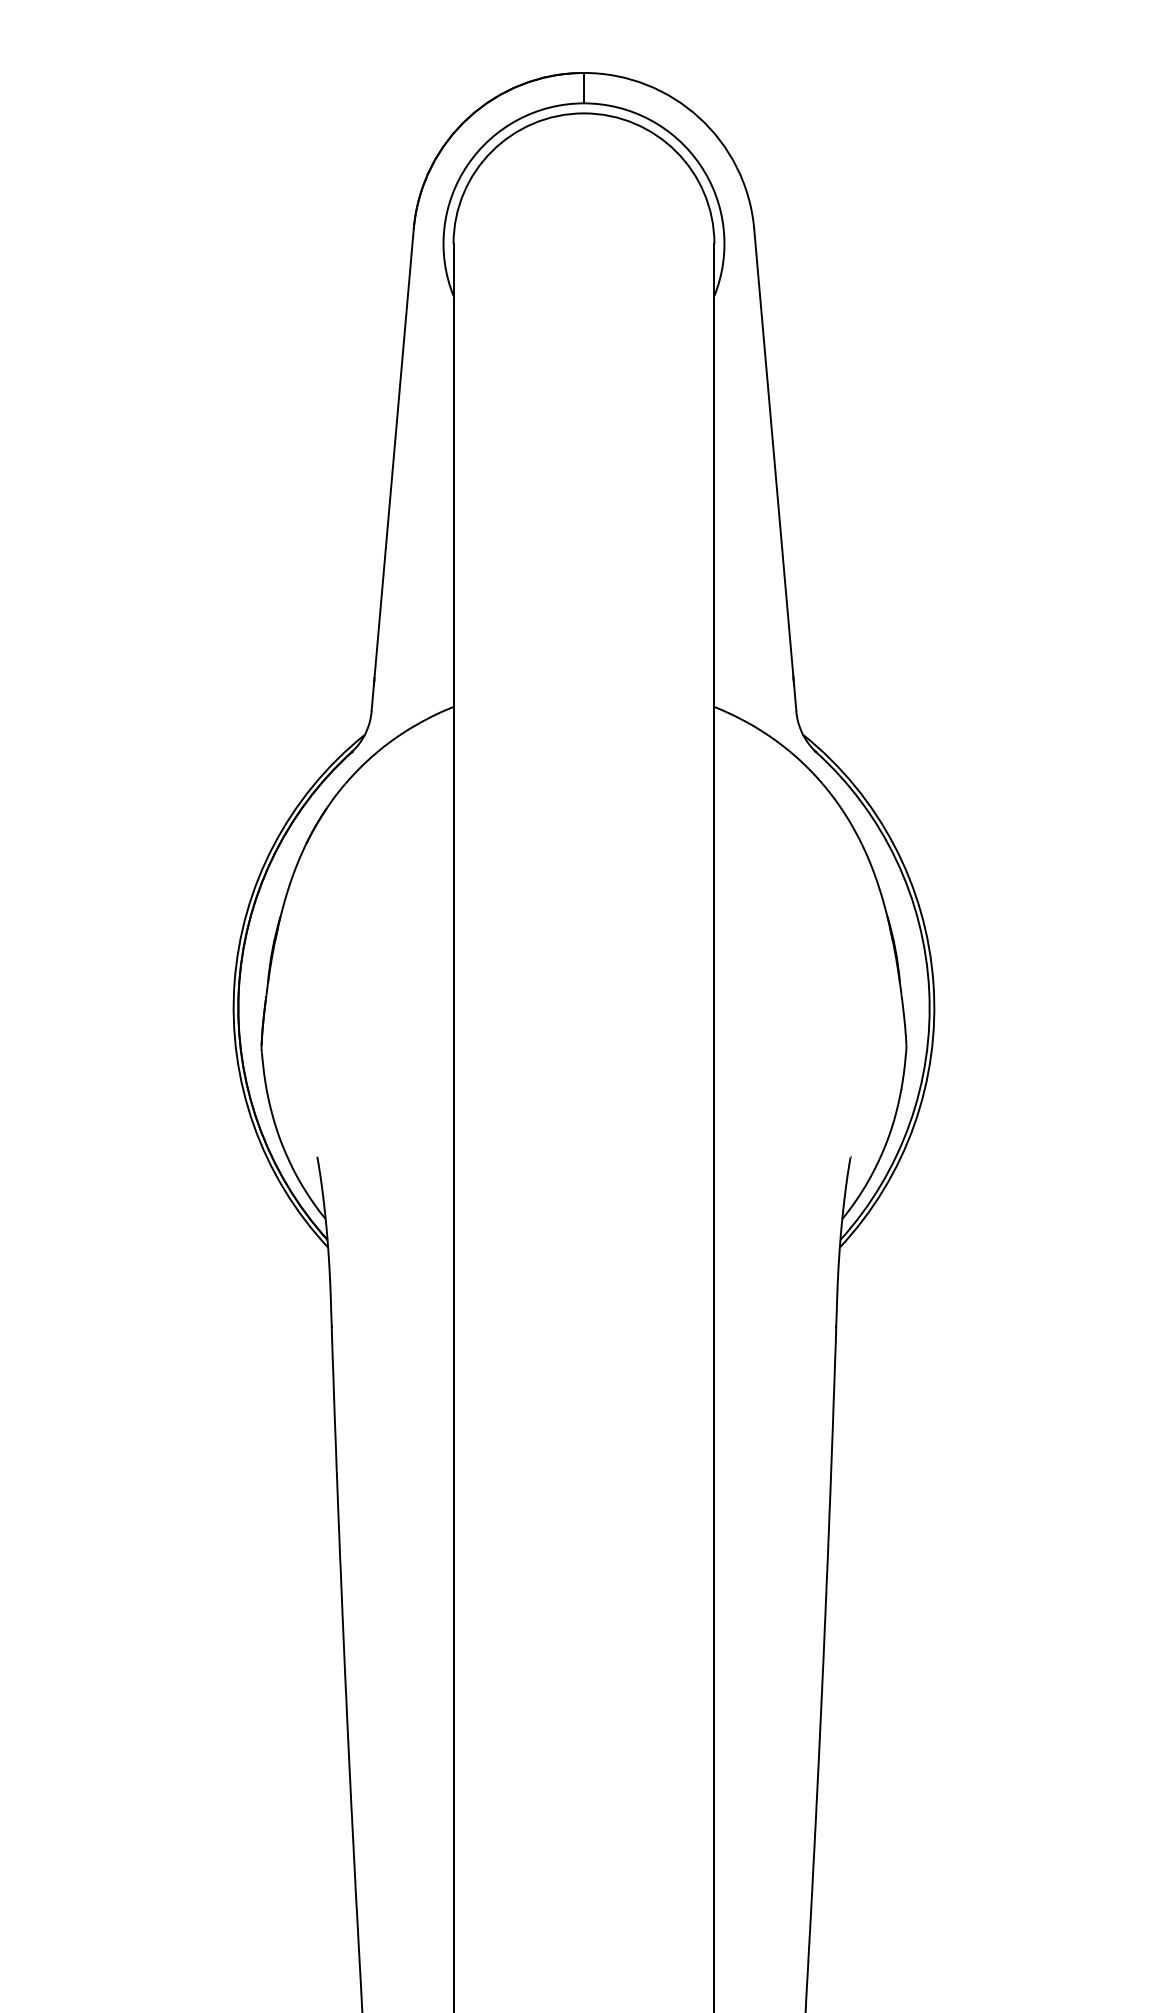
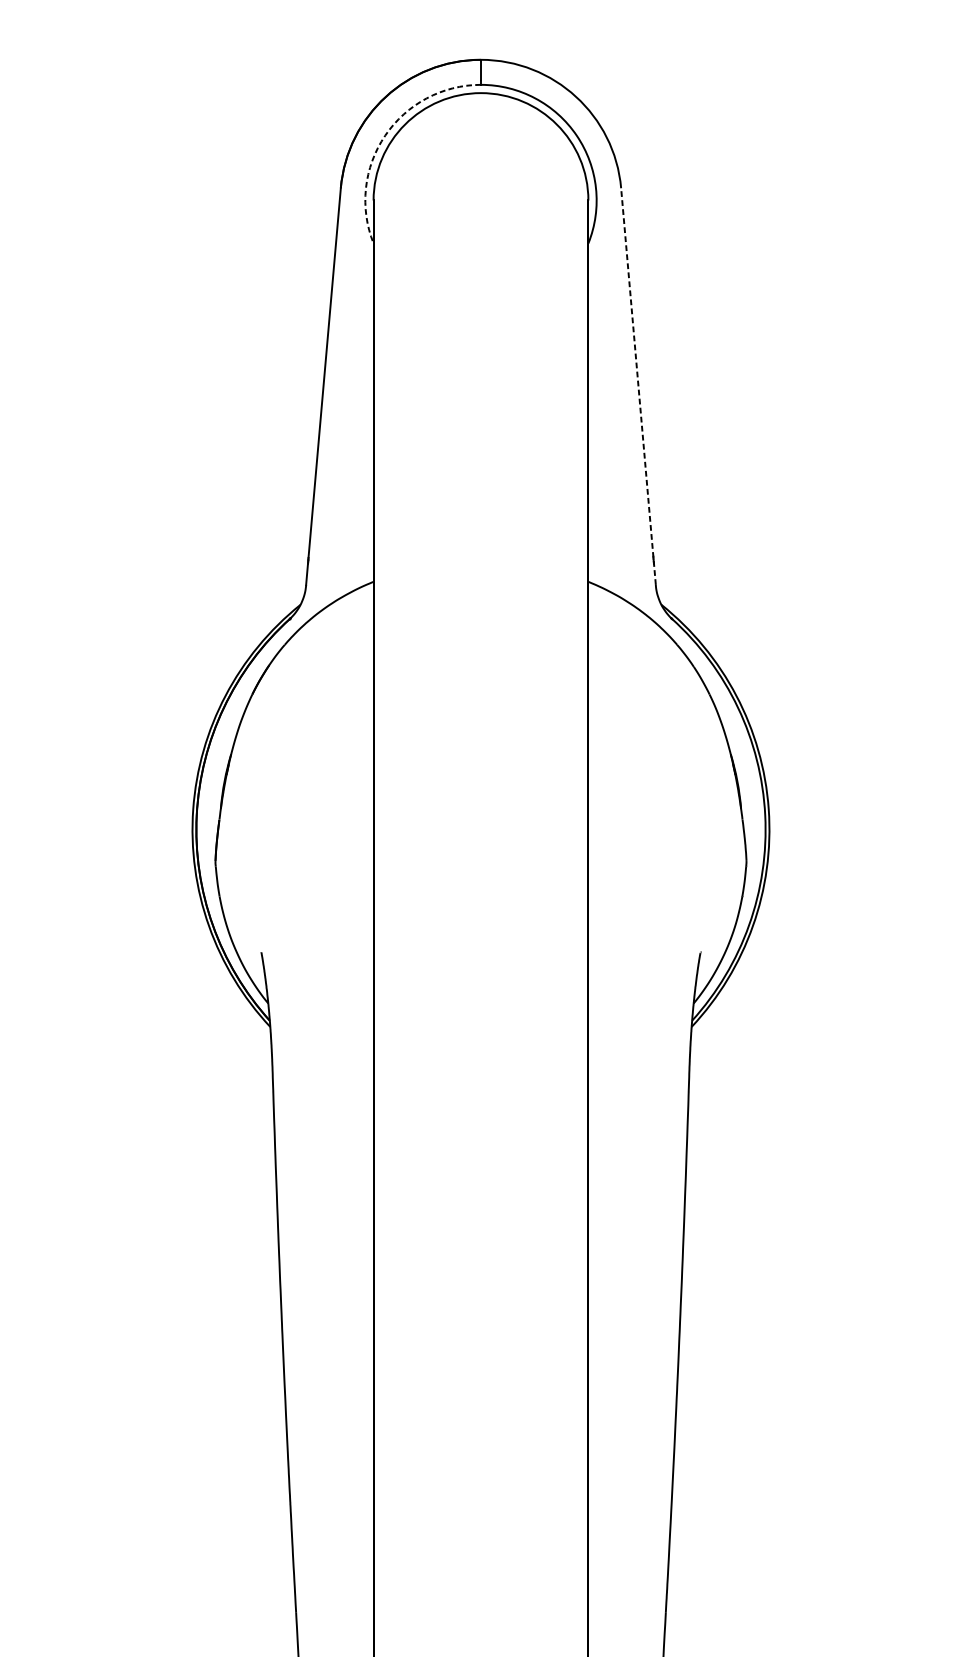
arc: (467, 165) -> (385, 136), solid -> dashed
line: (775, 469) -> (638, 386), solid -> dashed

